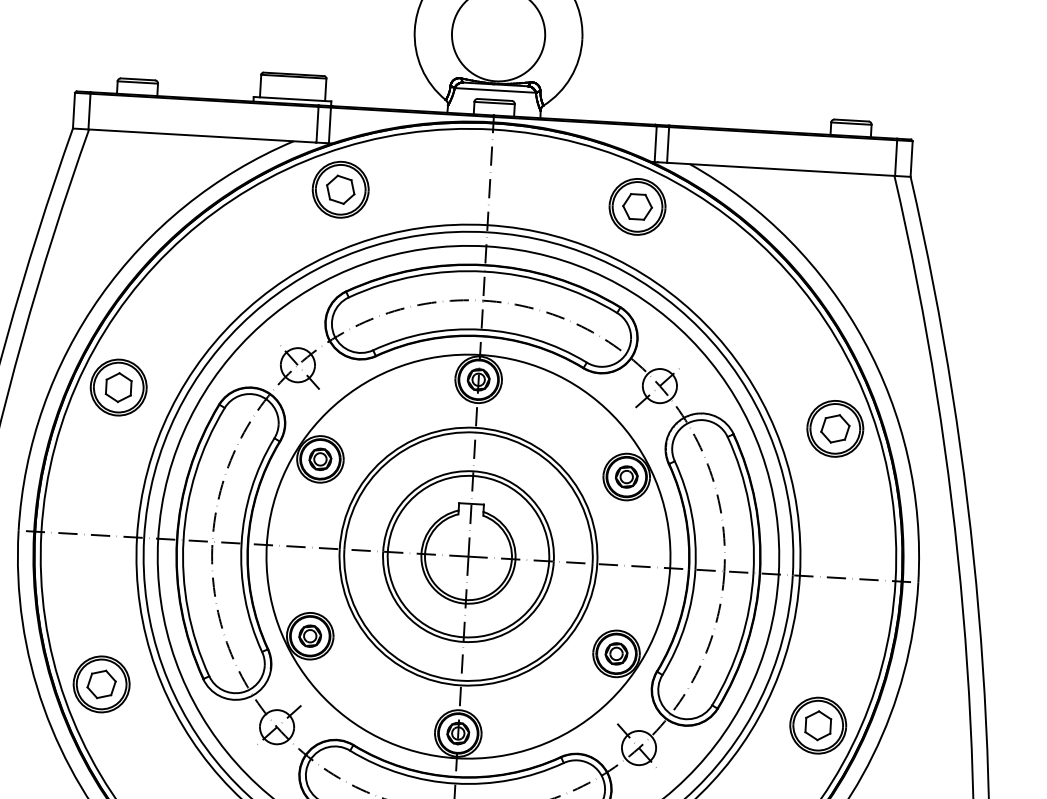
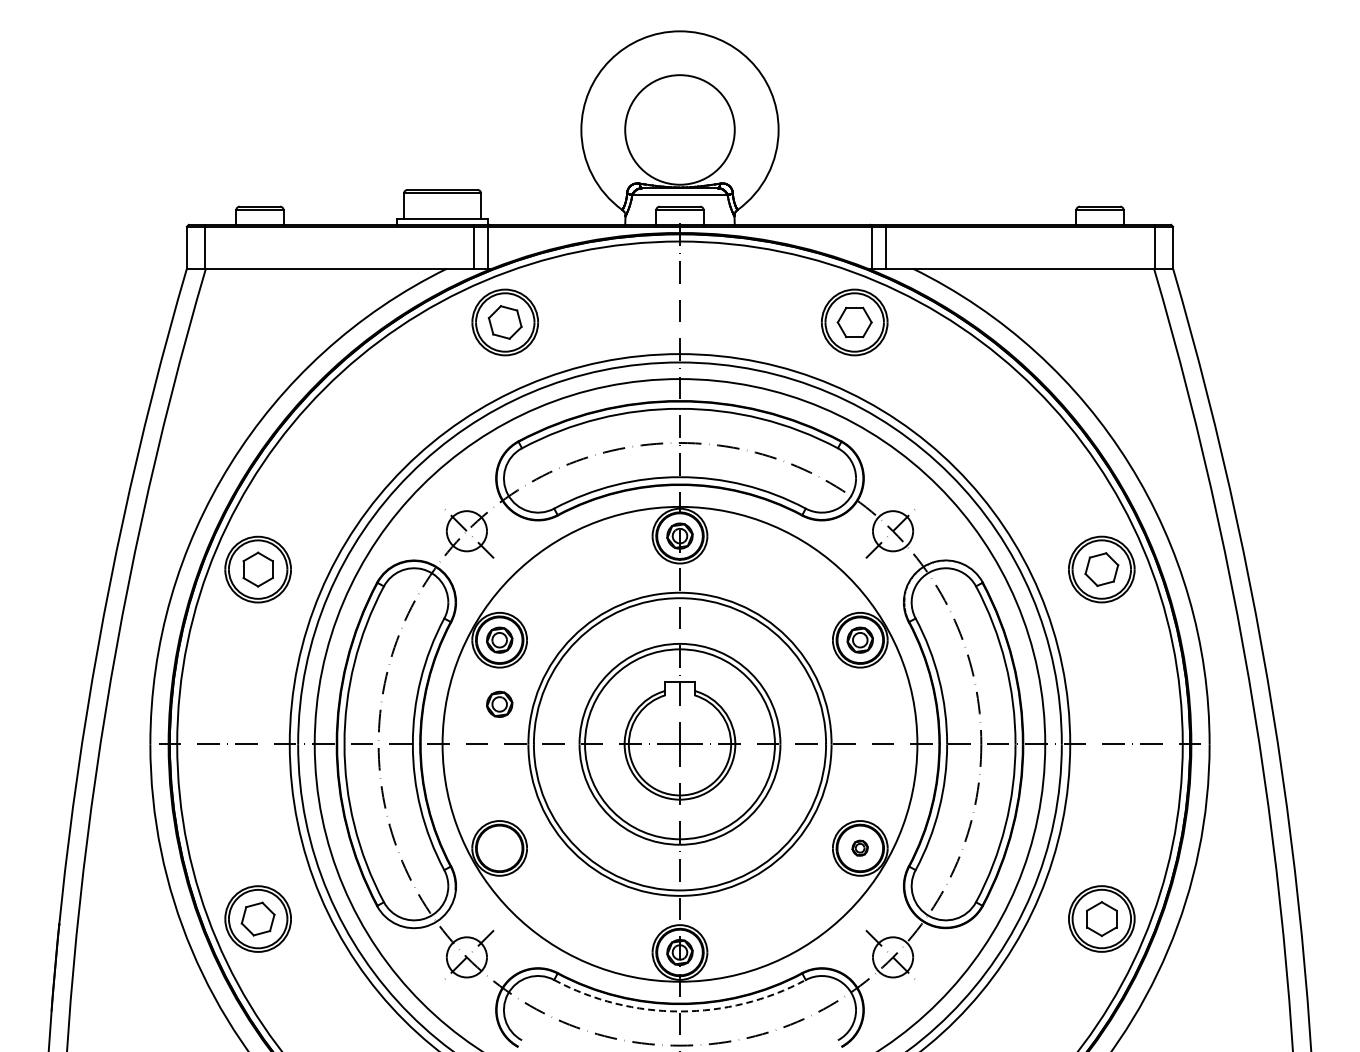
part: (310, 635) -> (499, 703), moved
part: (615, 653) -> (859, 847), size x0.6
arc: (455, 783) -> (680, 1011), solid -> dashed

